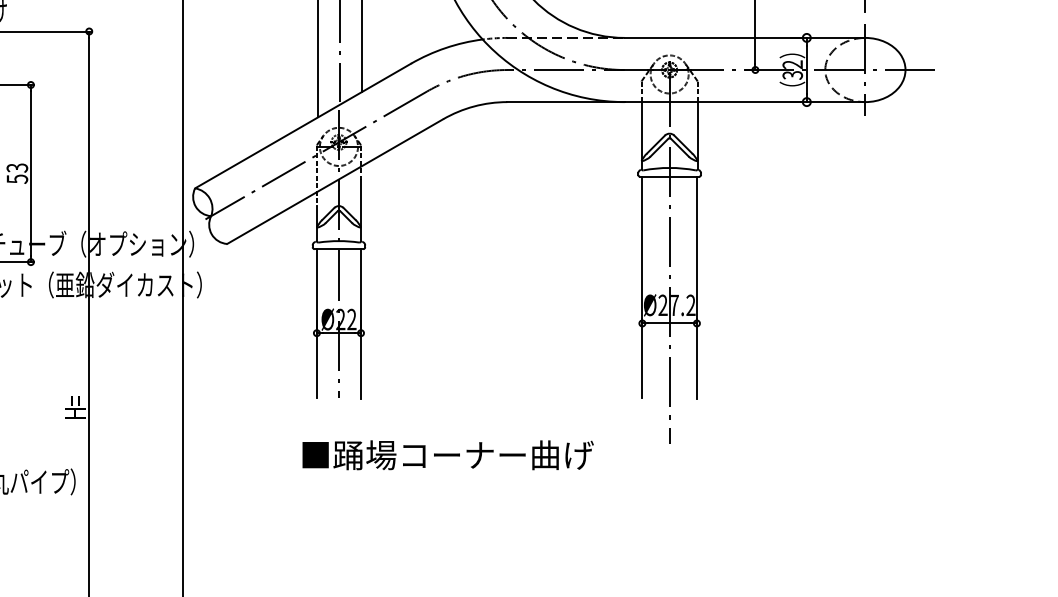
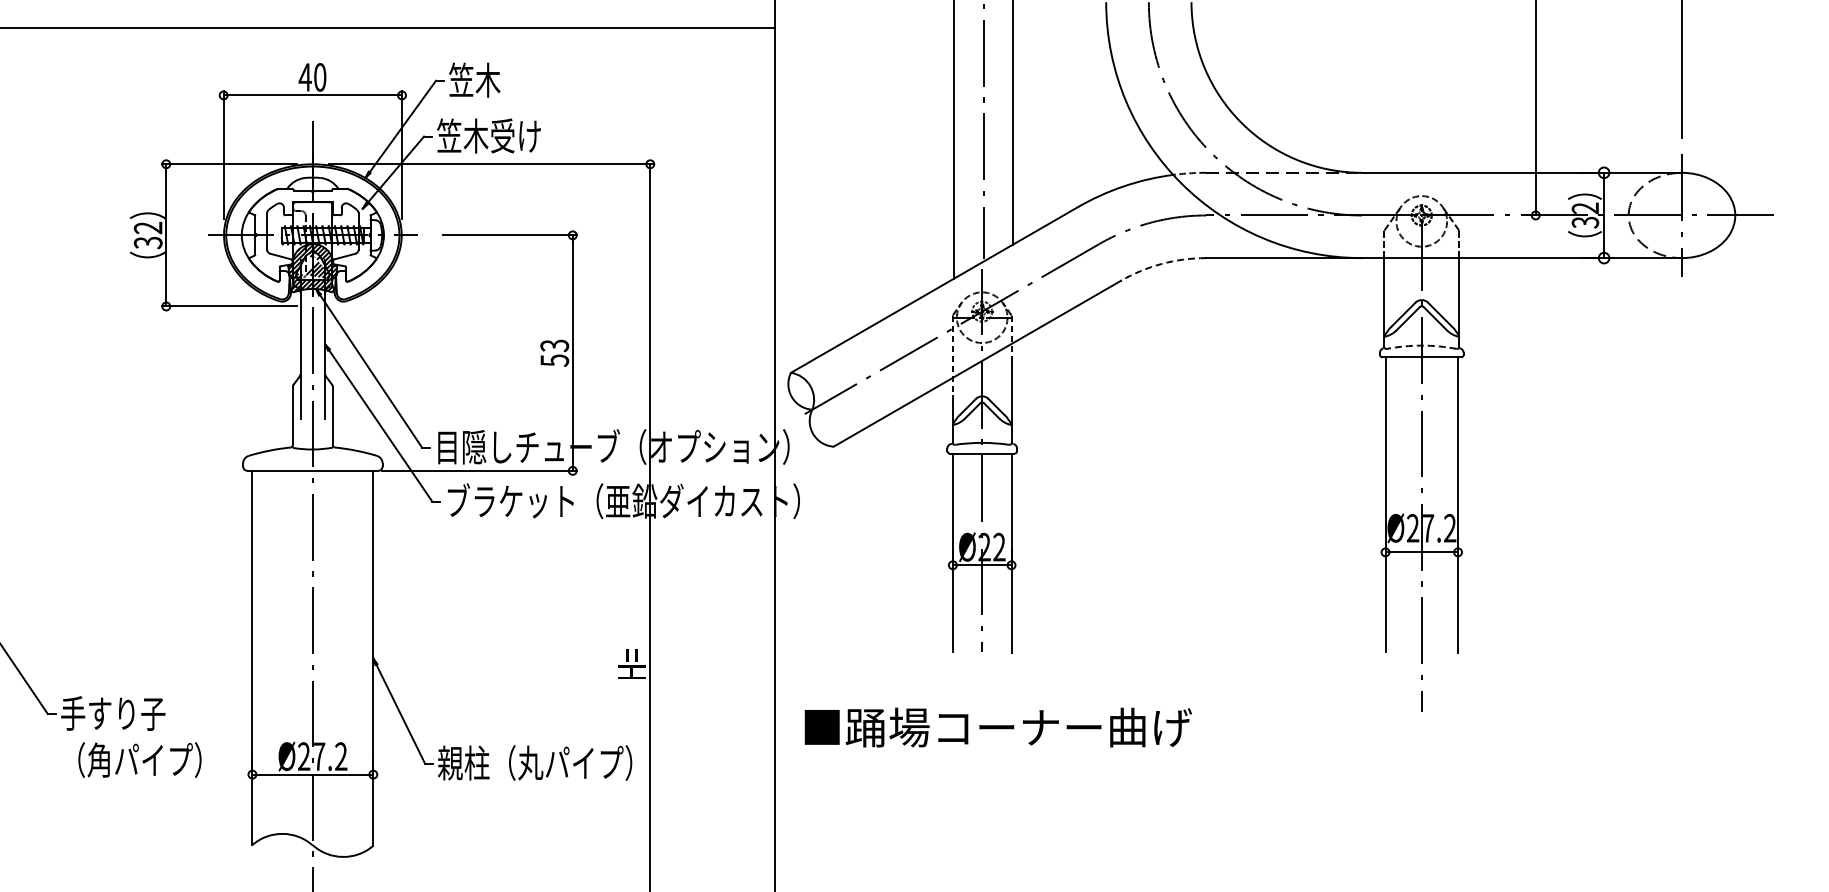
arc: (473, 106) -> (1161, 263), solid -> dashed
arc: (669, 167) -> (1421, 345), solid -> dashed
text: (447, 455) -> (997, 727), moved

